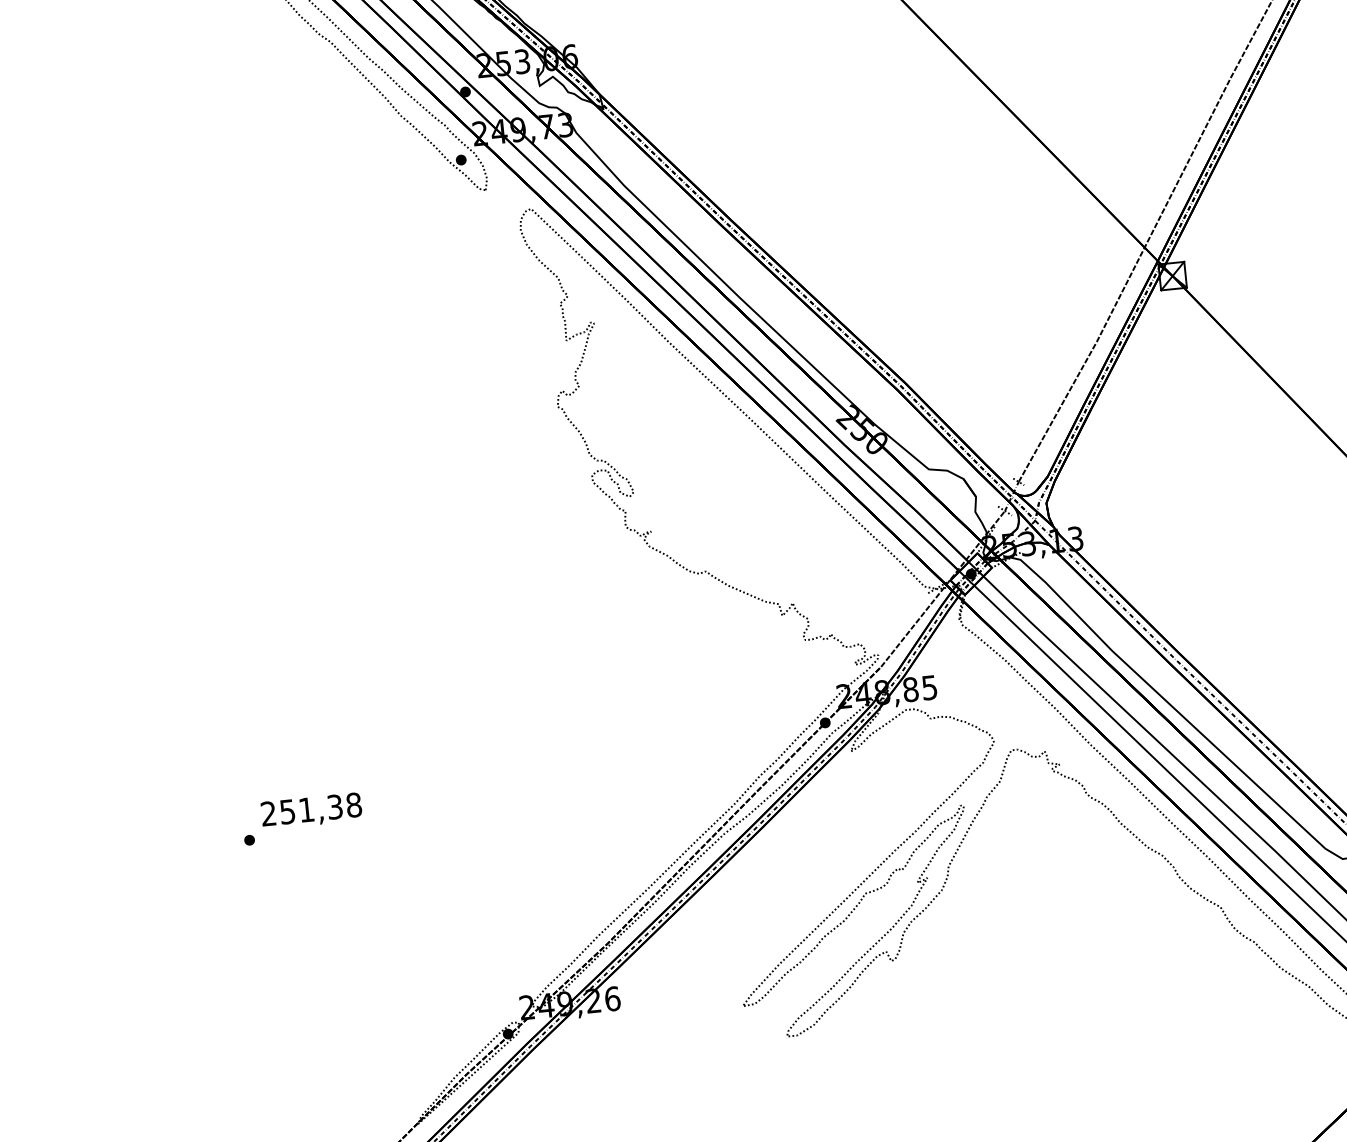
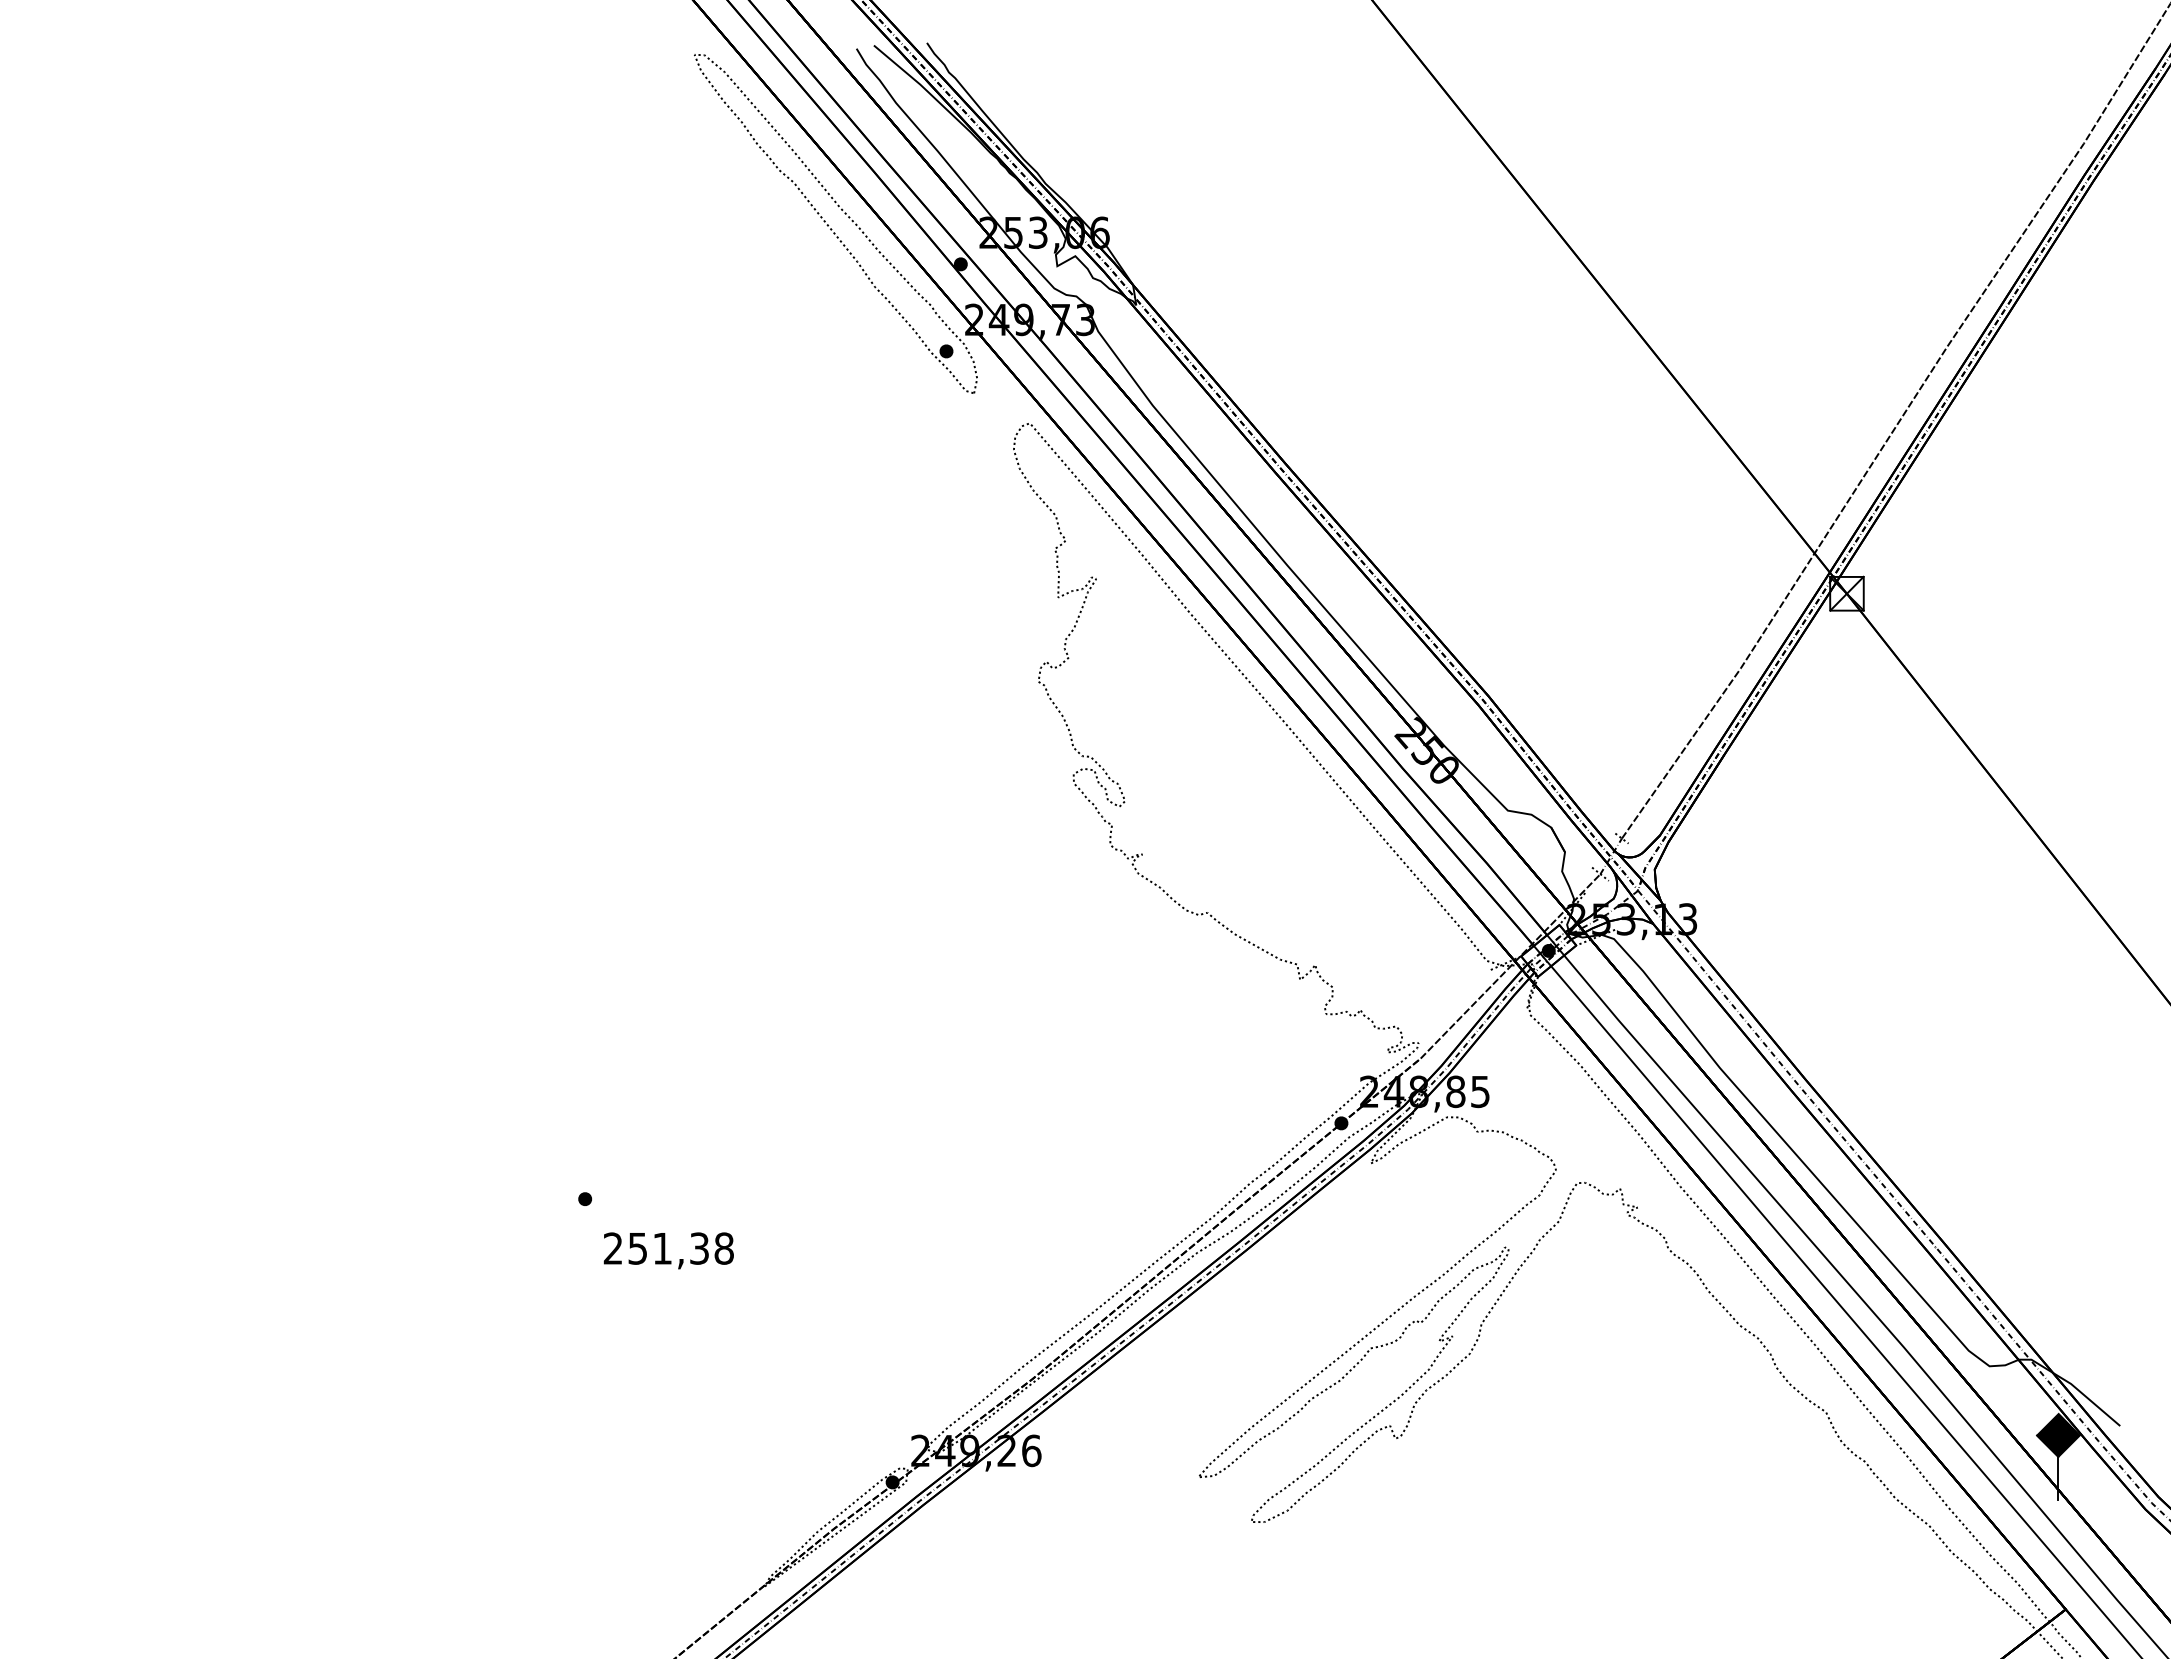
text: (311, 810) -> (668, 1250), moved

